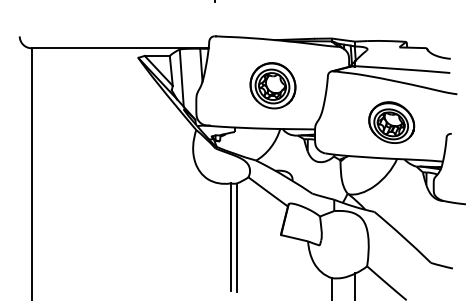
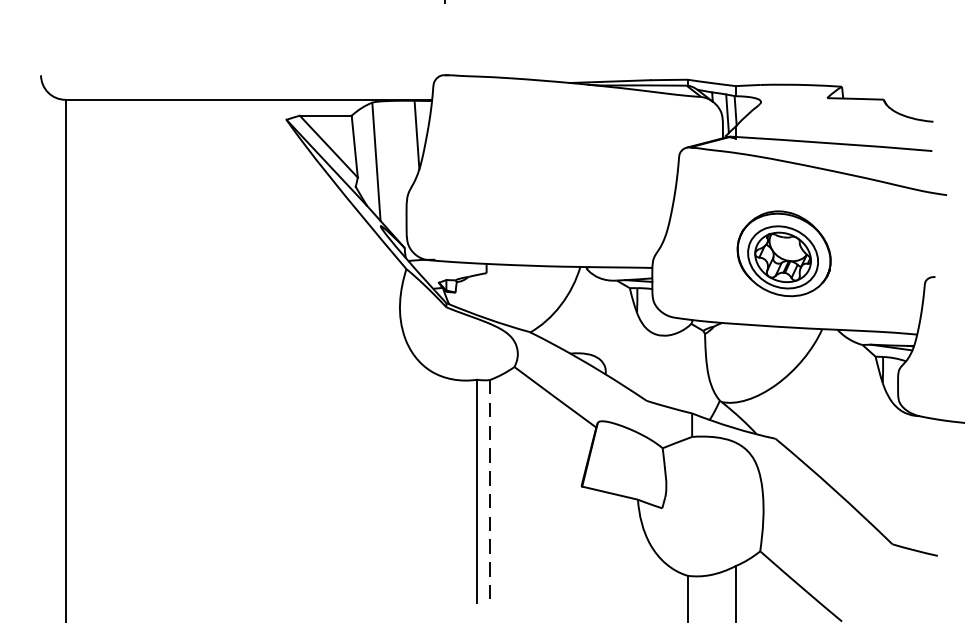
part: (272, 85) -> (564, 176), removed
part: (391, 122) -> (783, 253), moved
line: (236, 238) -> (489, 493), solid -> dashed

